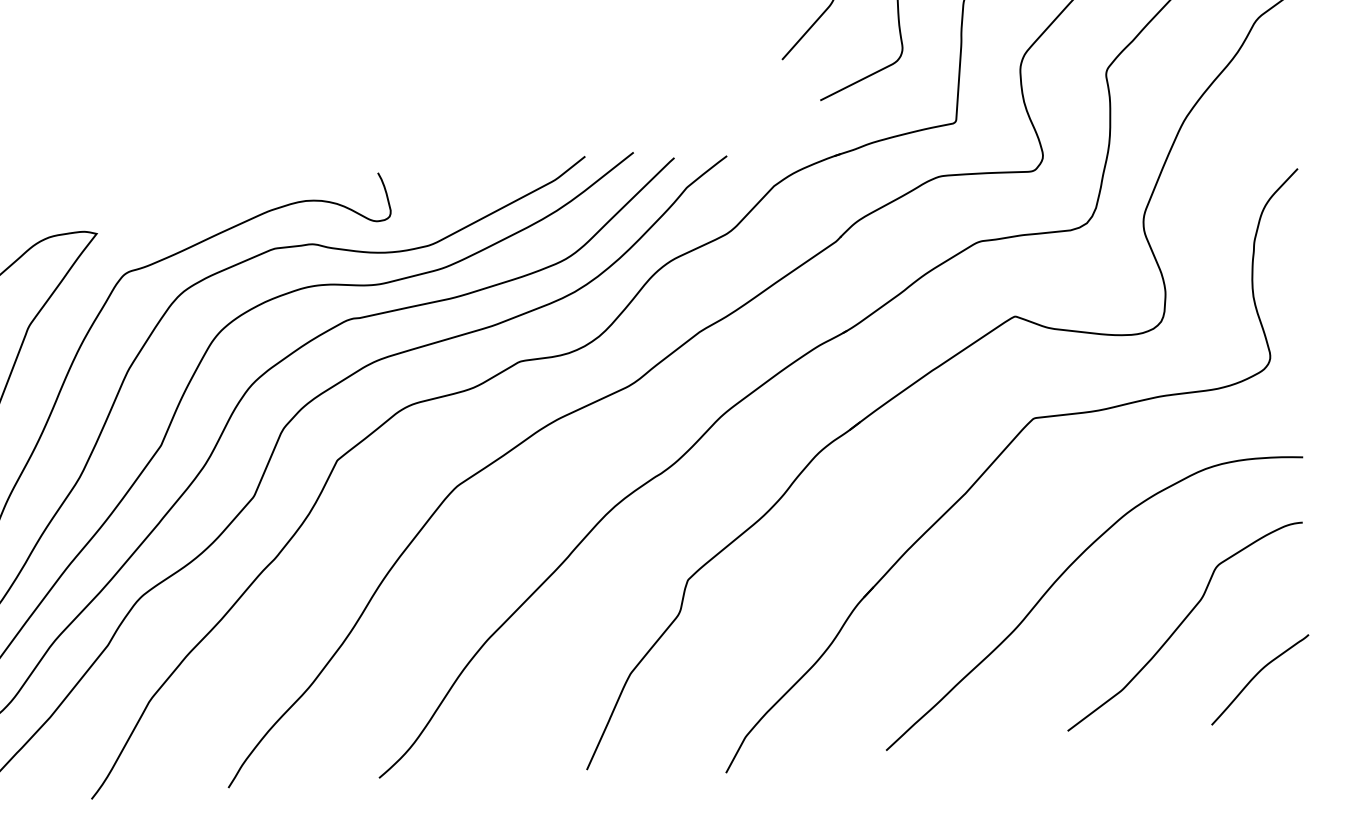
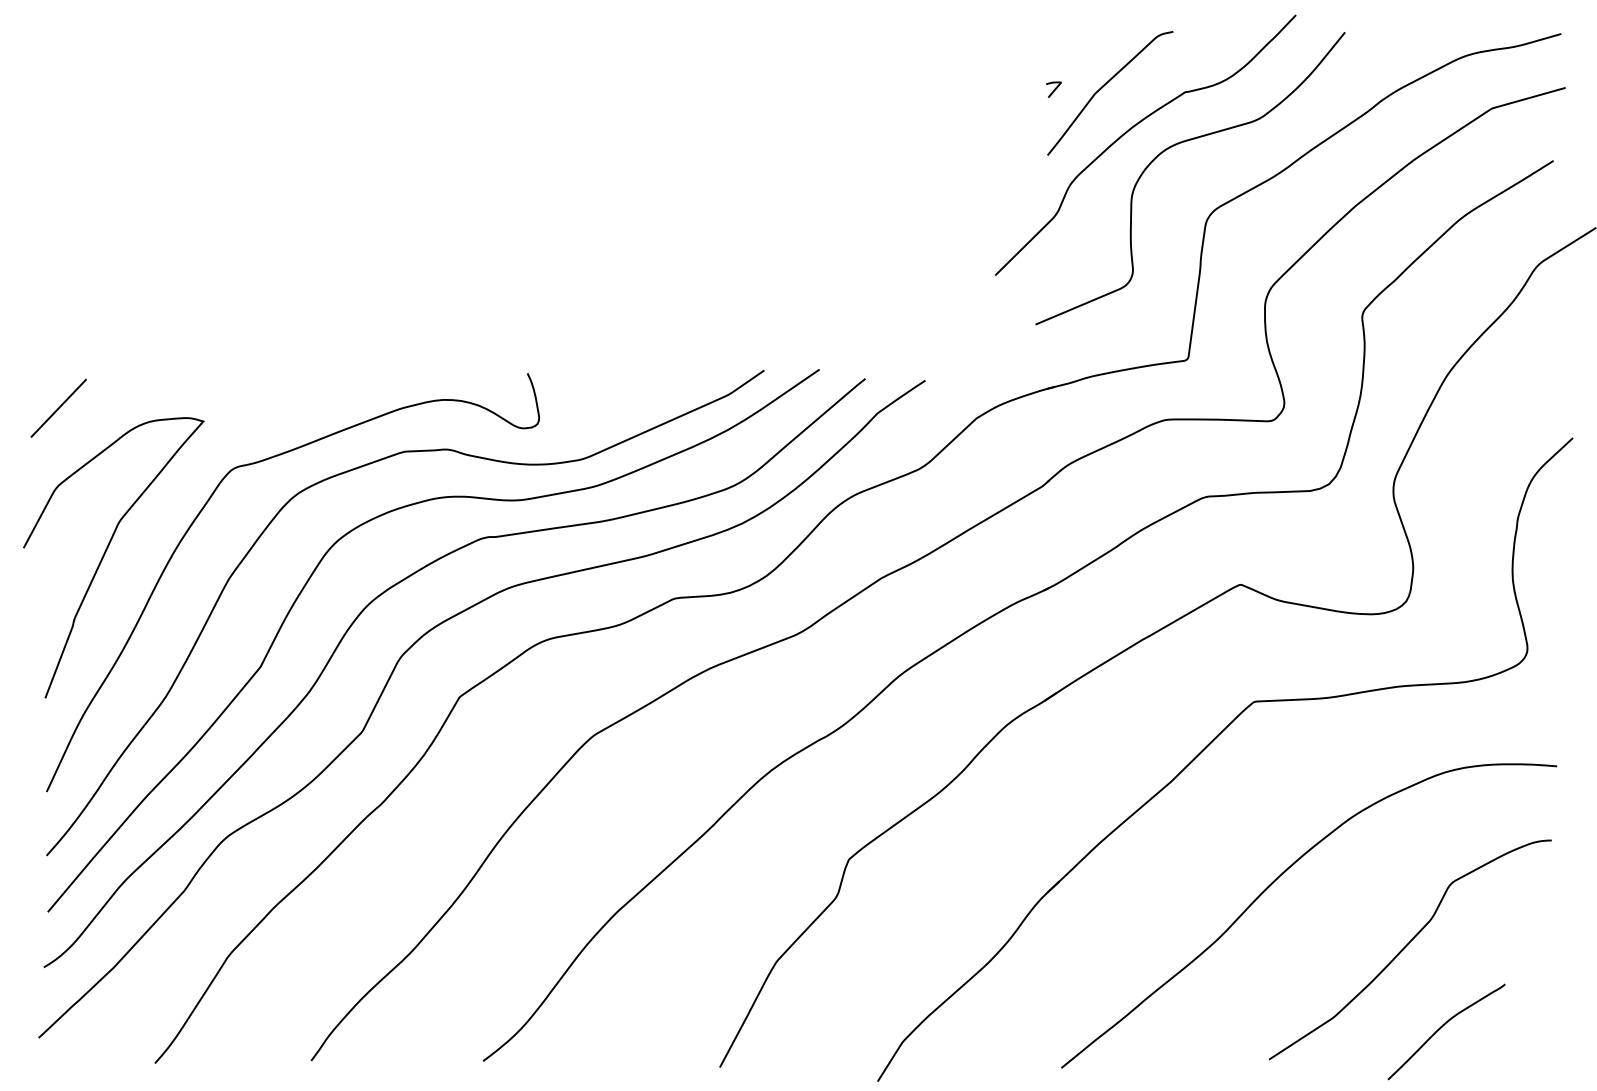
curve: (1256, 676) -> (1442, 1027), moved

